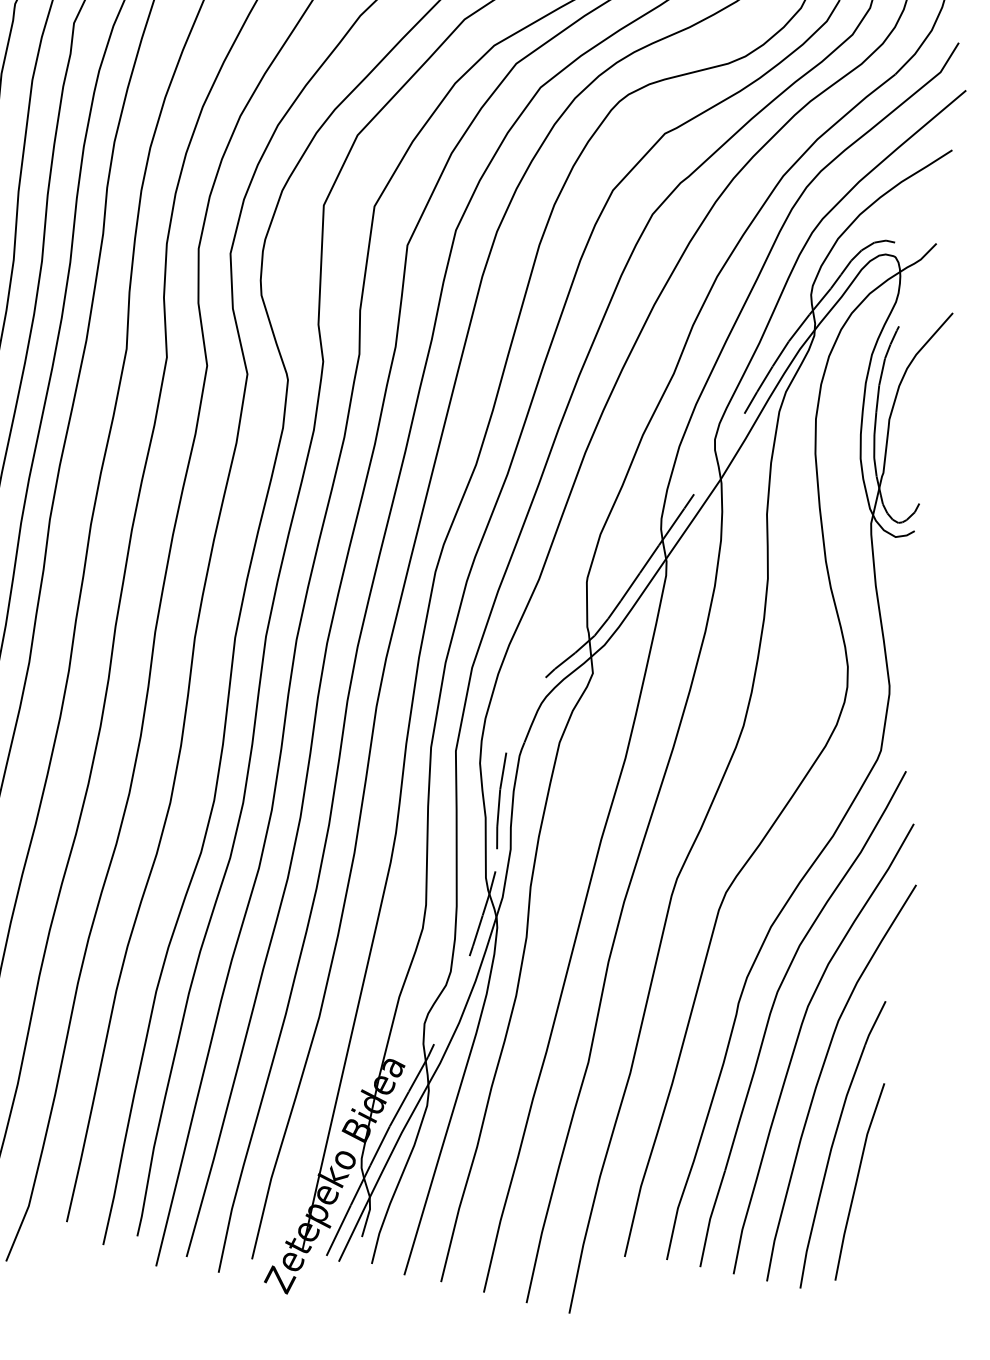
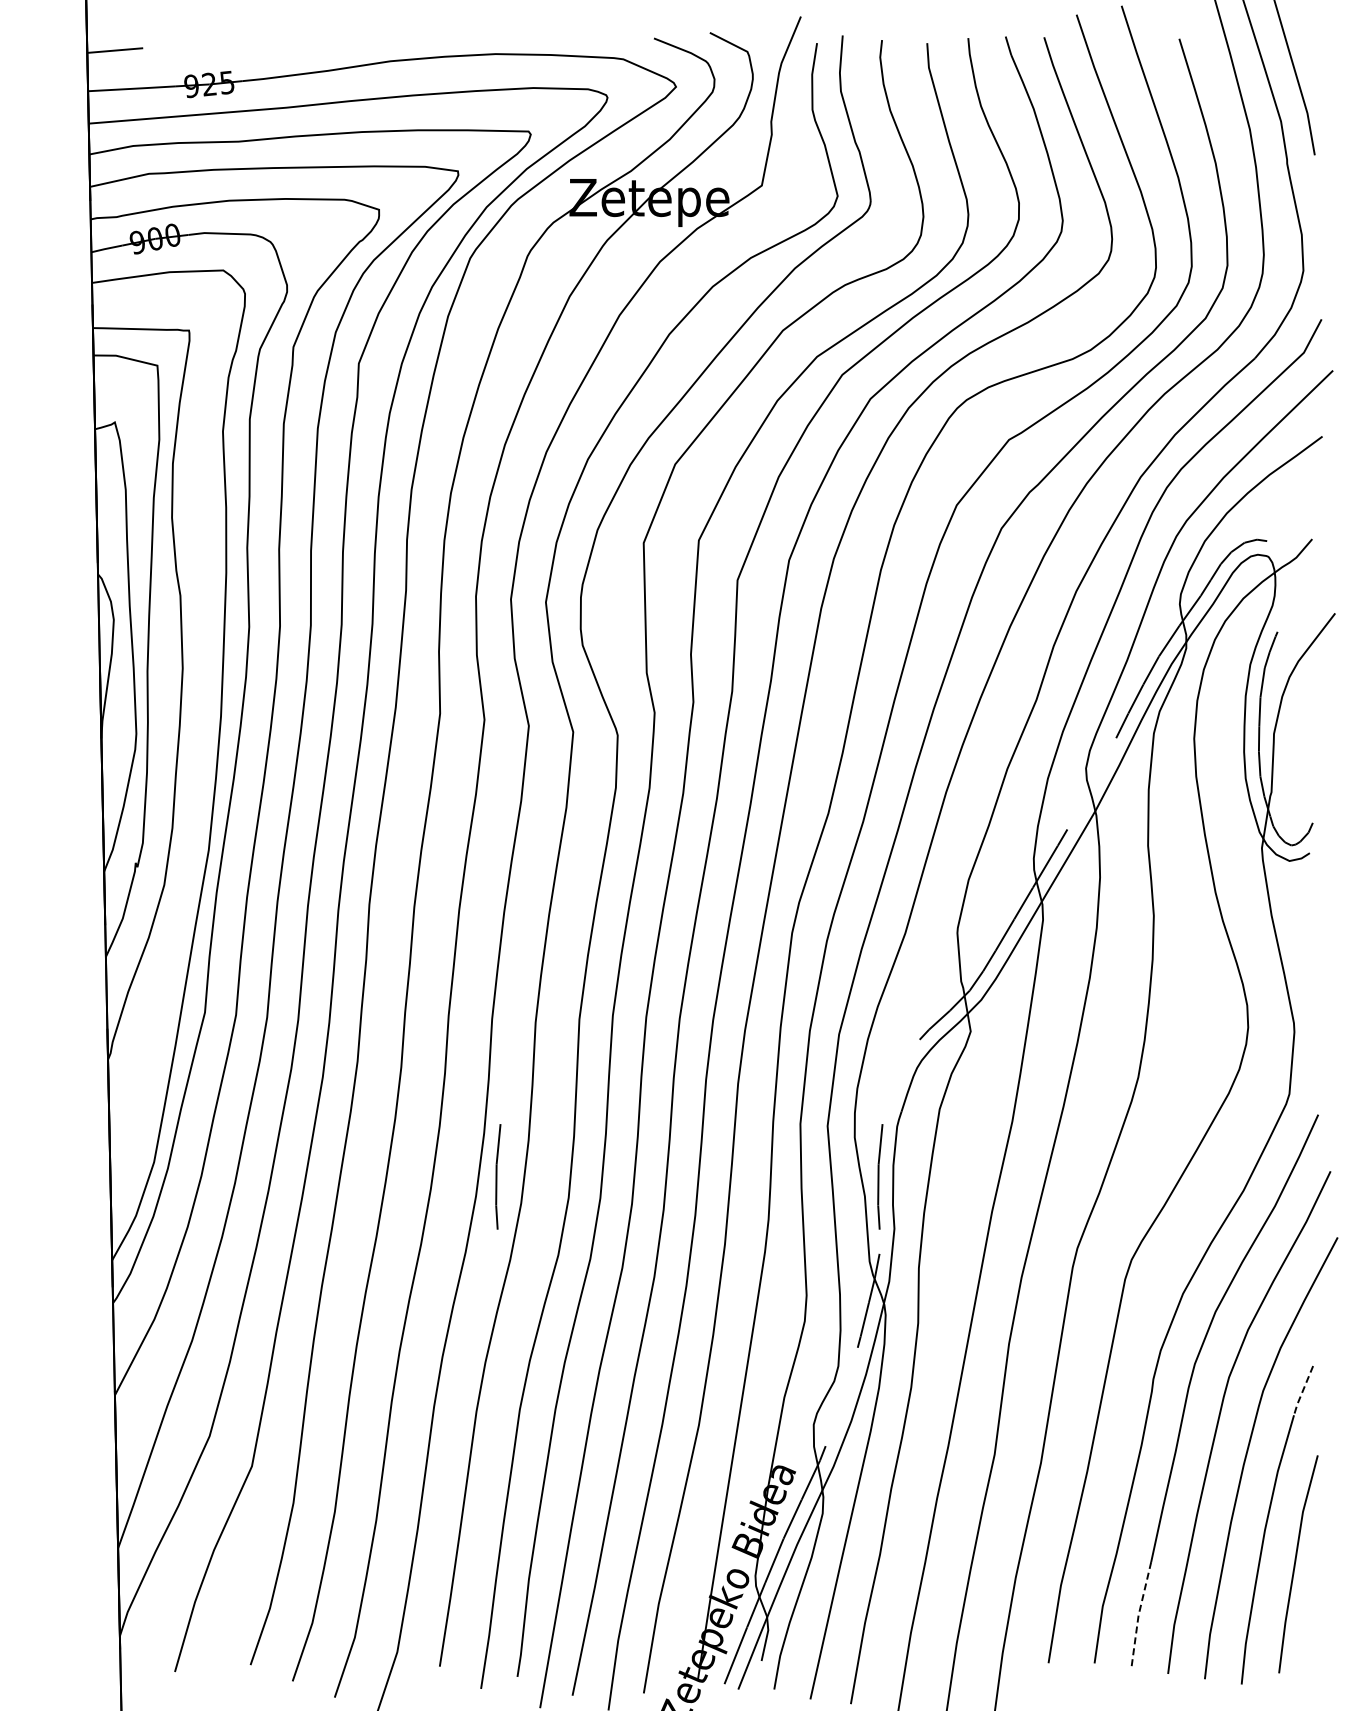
line: (150, 776) -> (497, 1176), added
line: (874, 1023) -> (1302, 1391), solid -> dashed
line: (710, 1218) -> (1138, 1615), solid -> dashed

